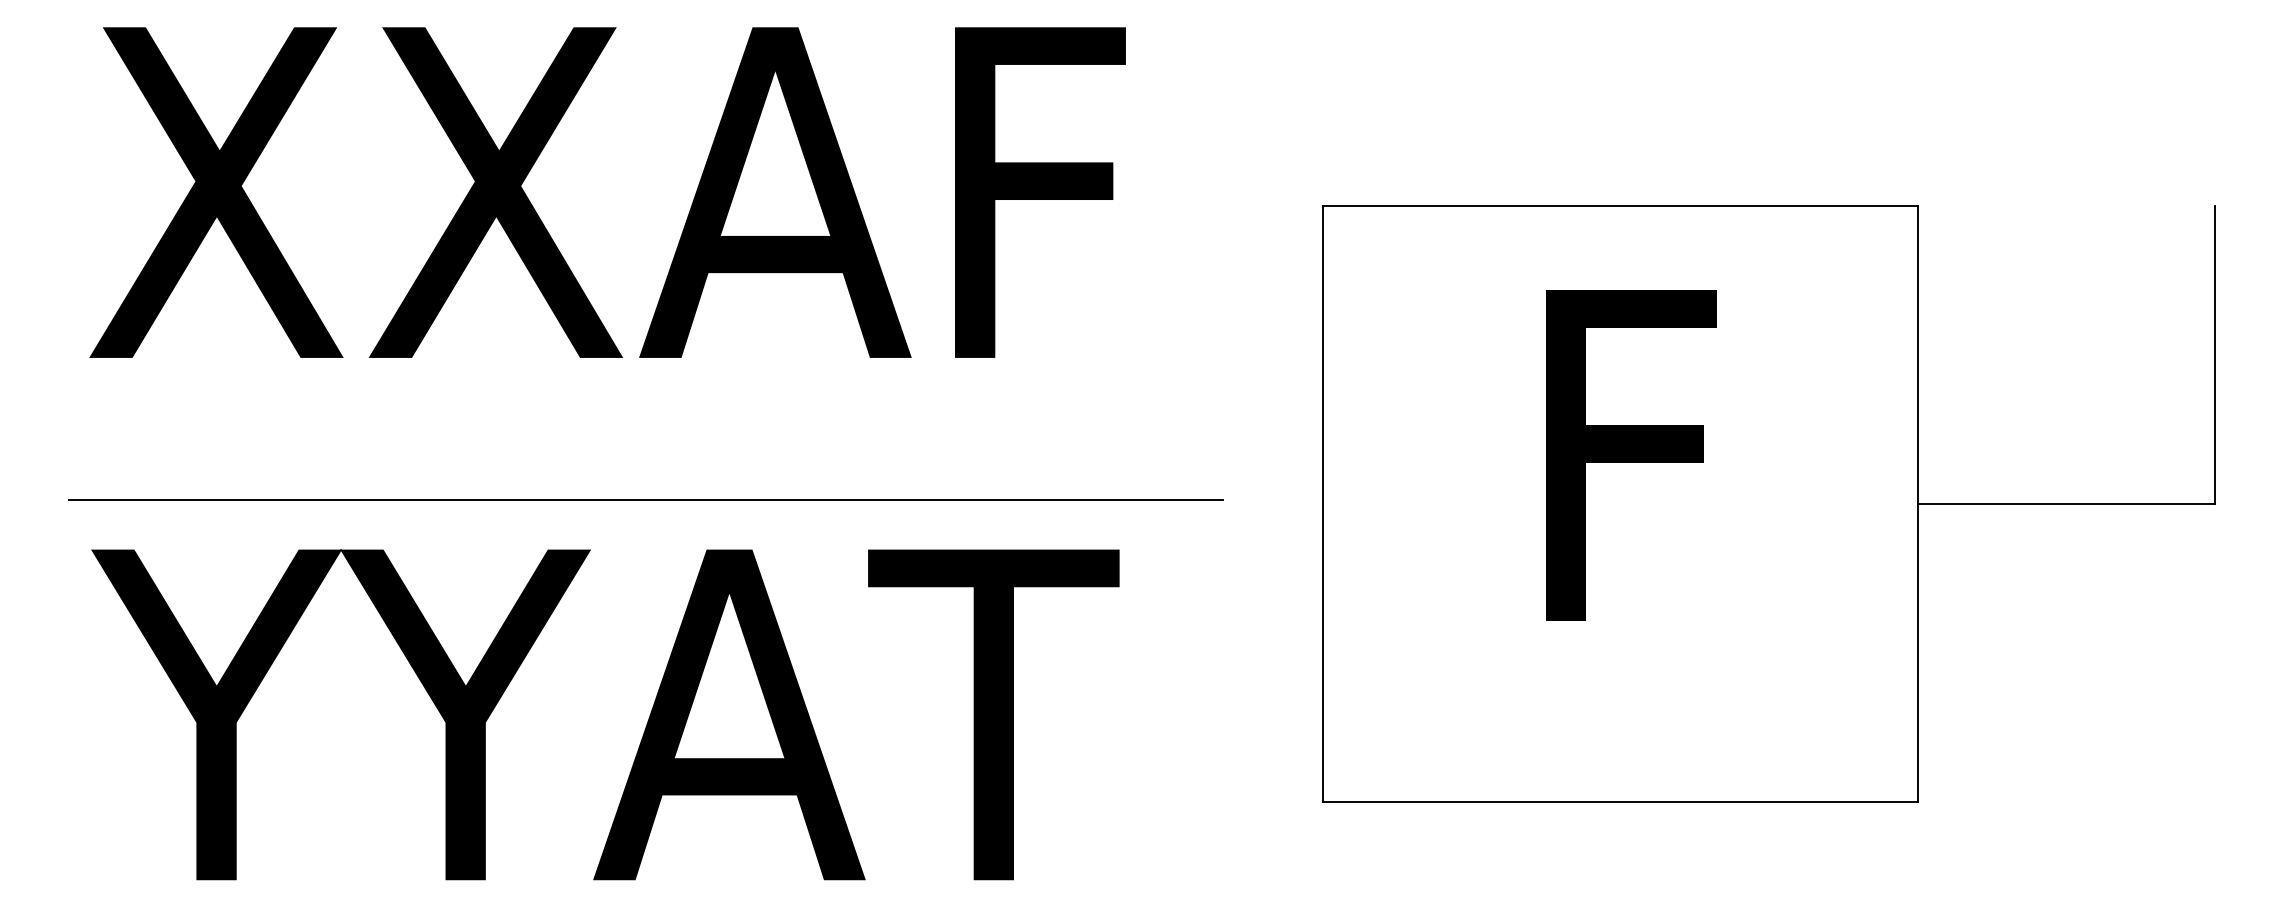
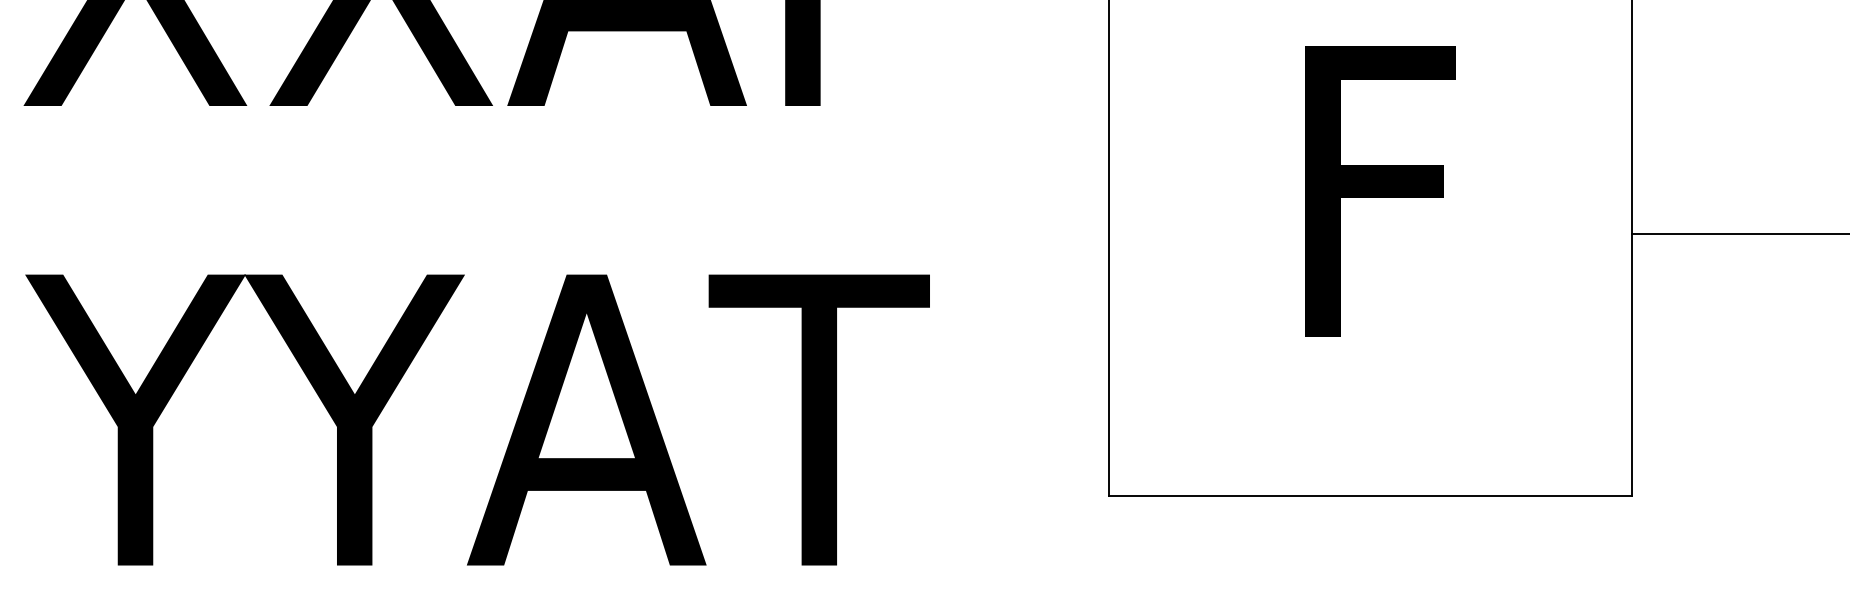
line: (645, 499) -> (512, 230), removed

